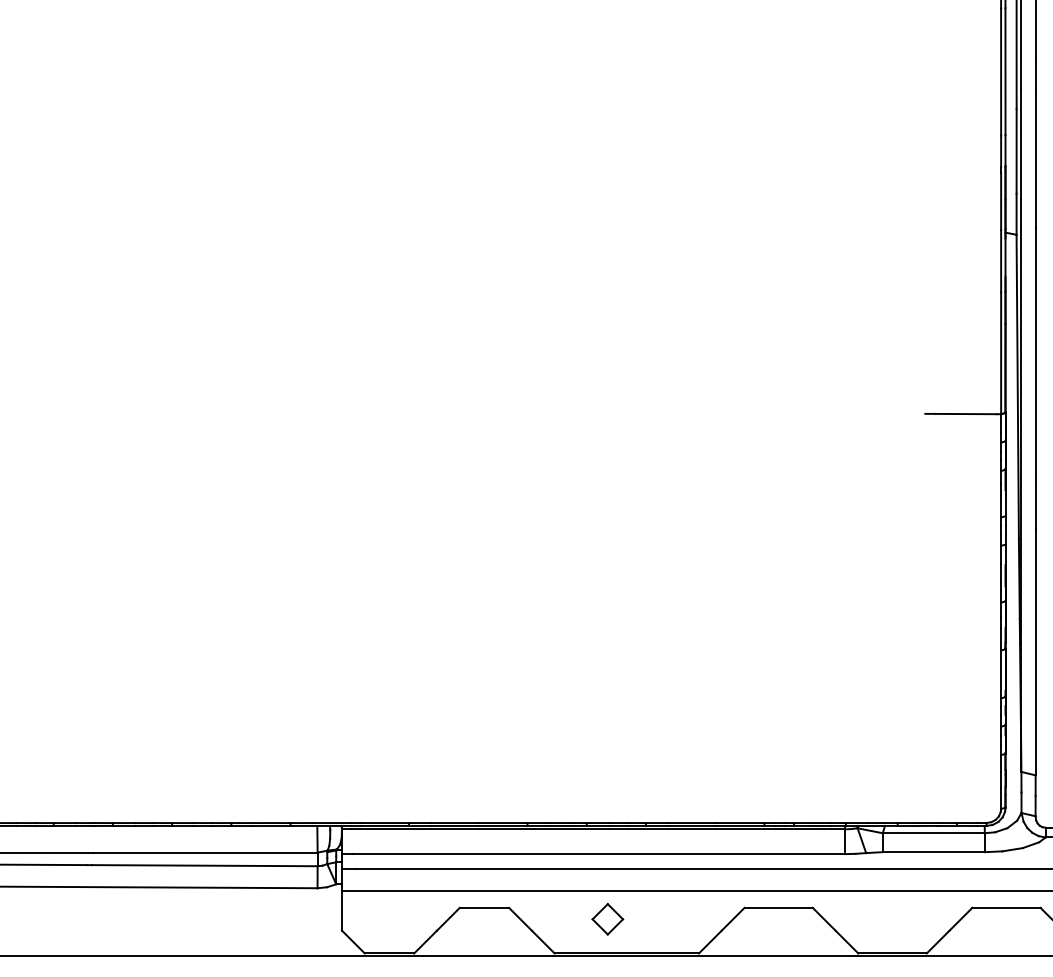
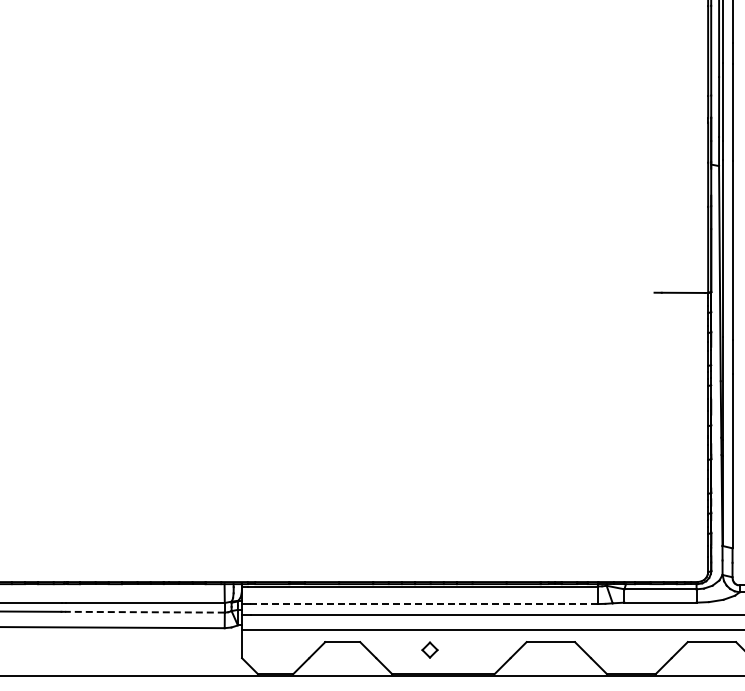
line: (598, 854) -> (423, 604), solid -> dashed
line: (205, 866) -> (145, 612), solid -> dashed
part: (607, 918) -> (429, 649), size x0.7

